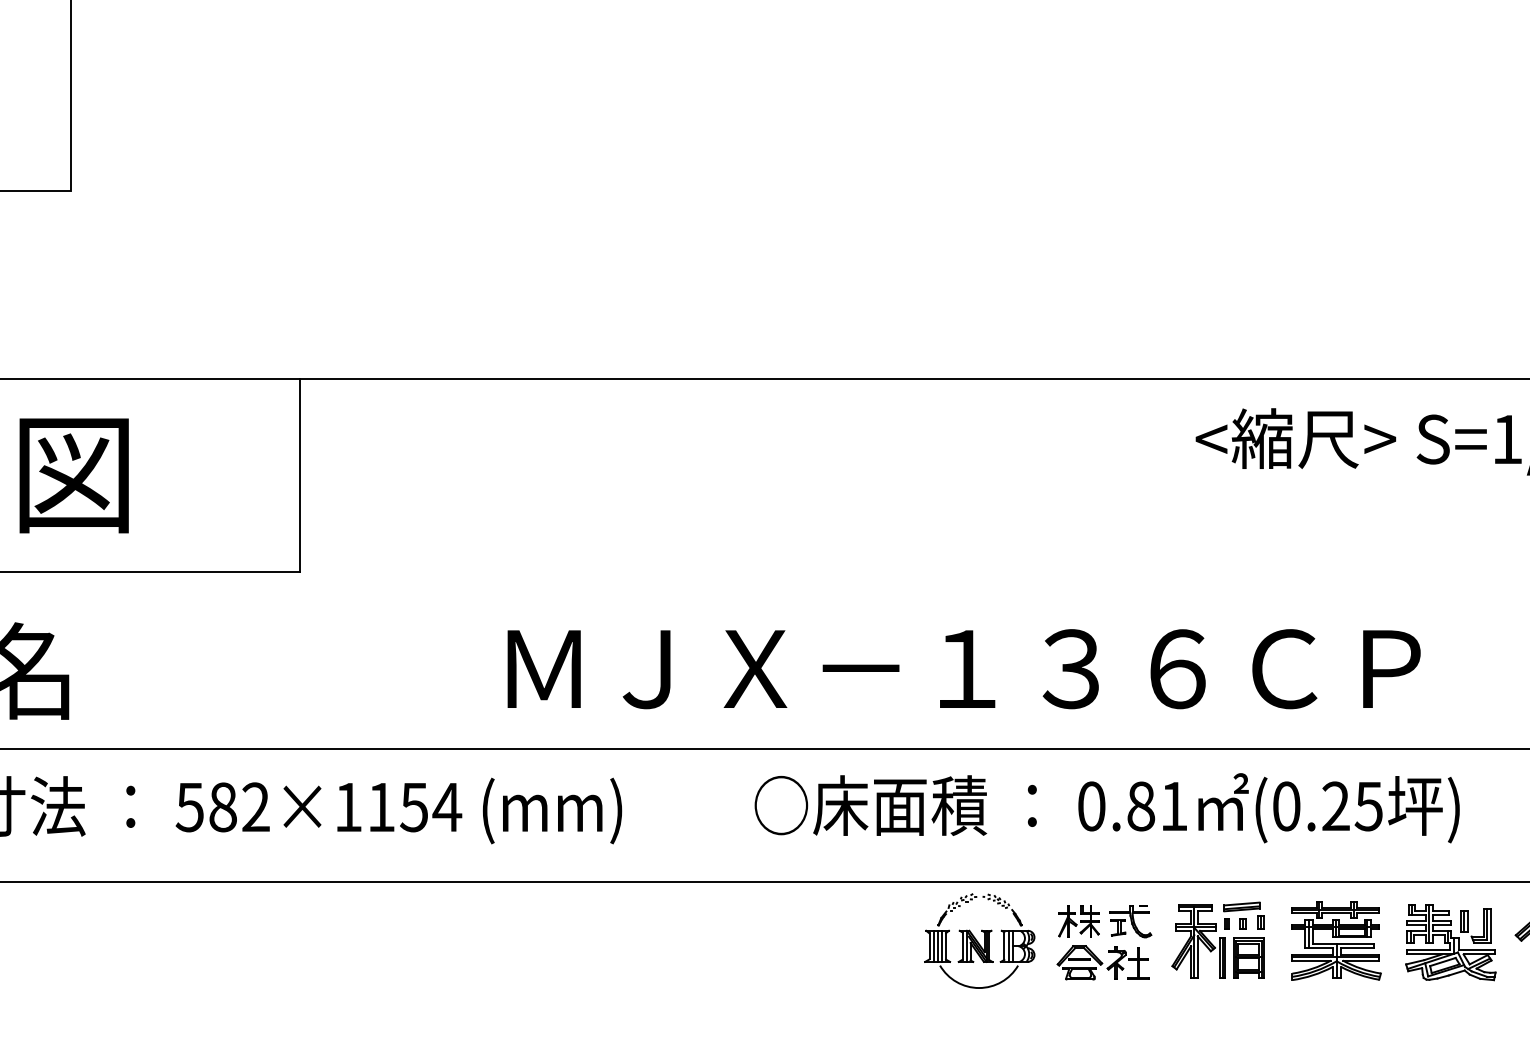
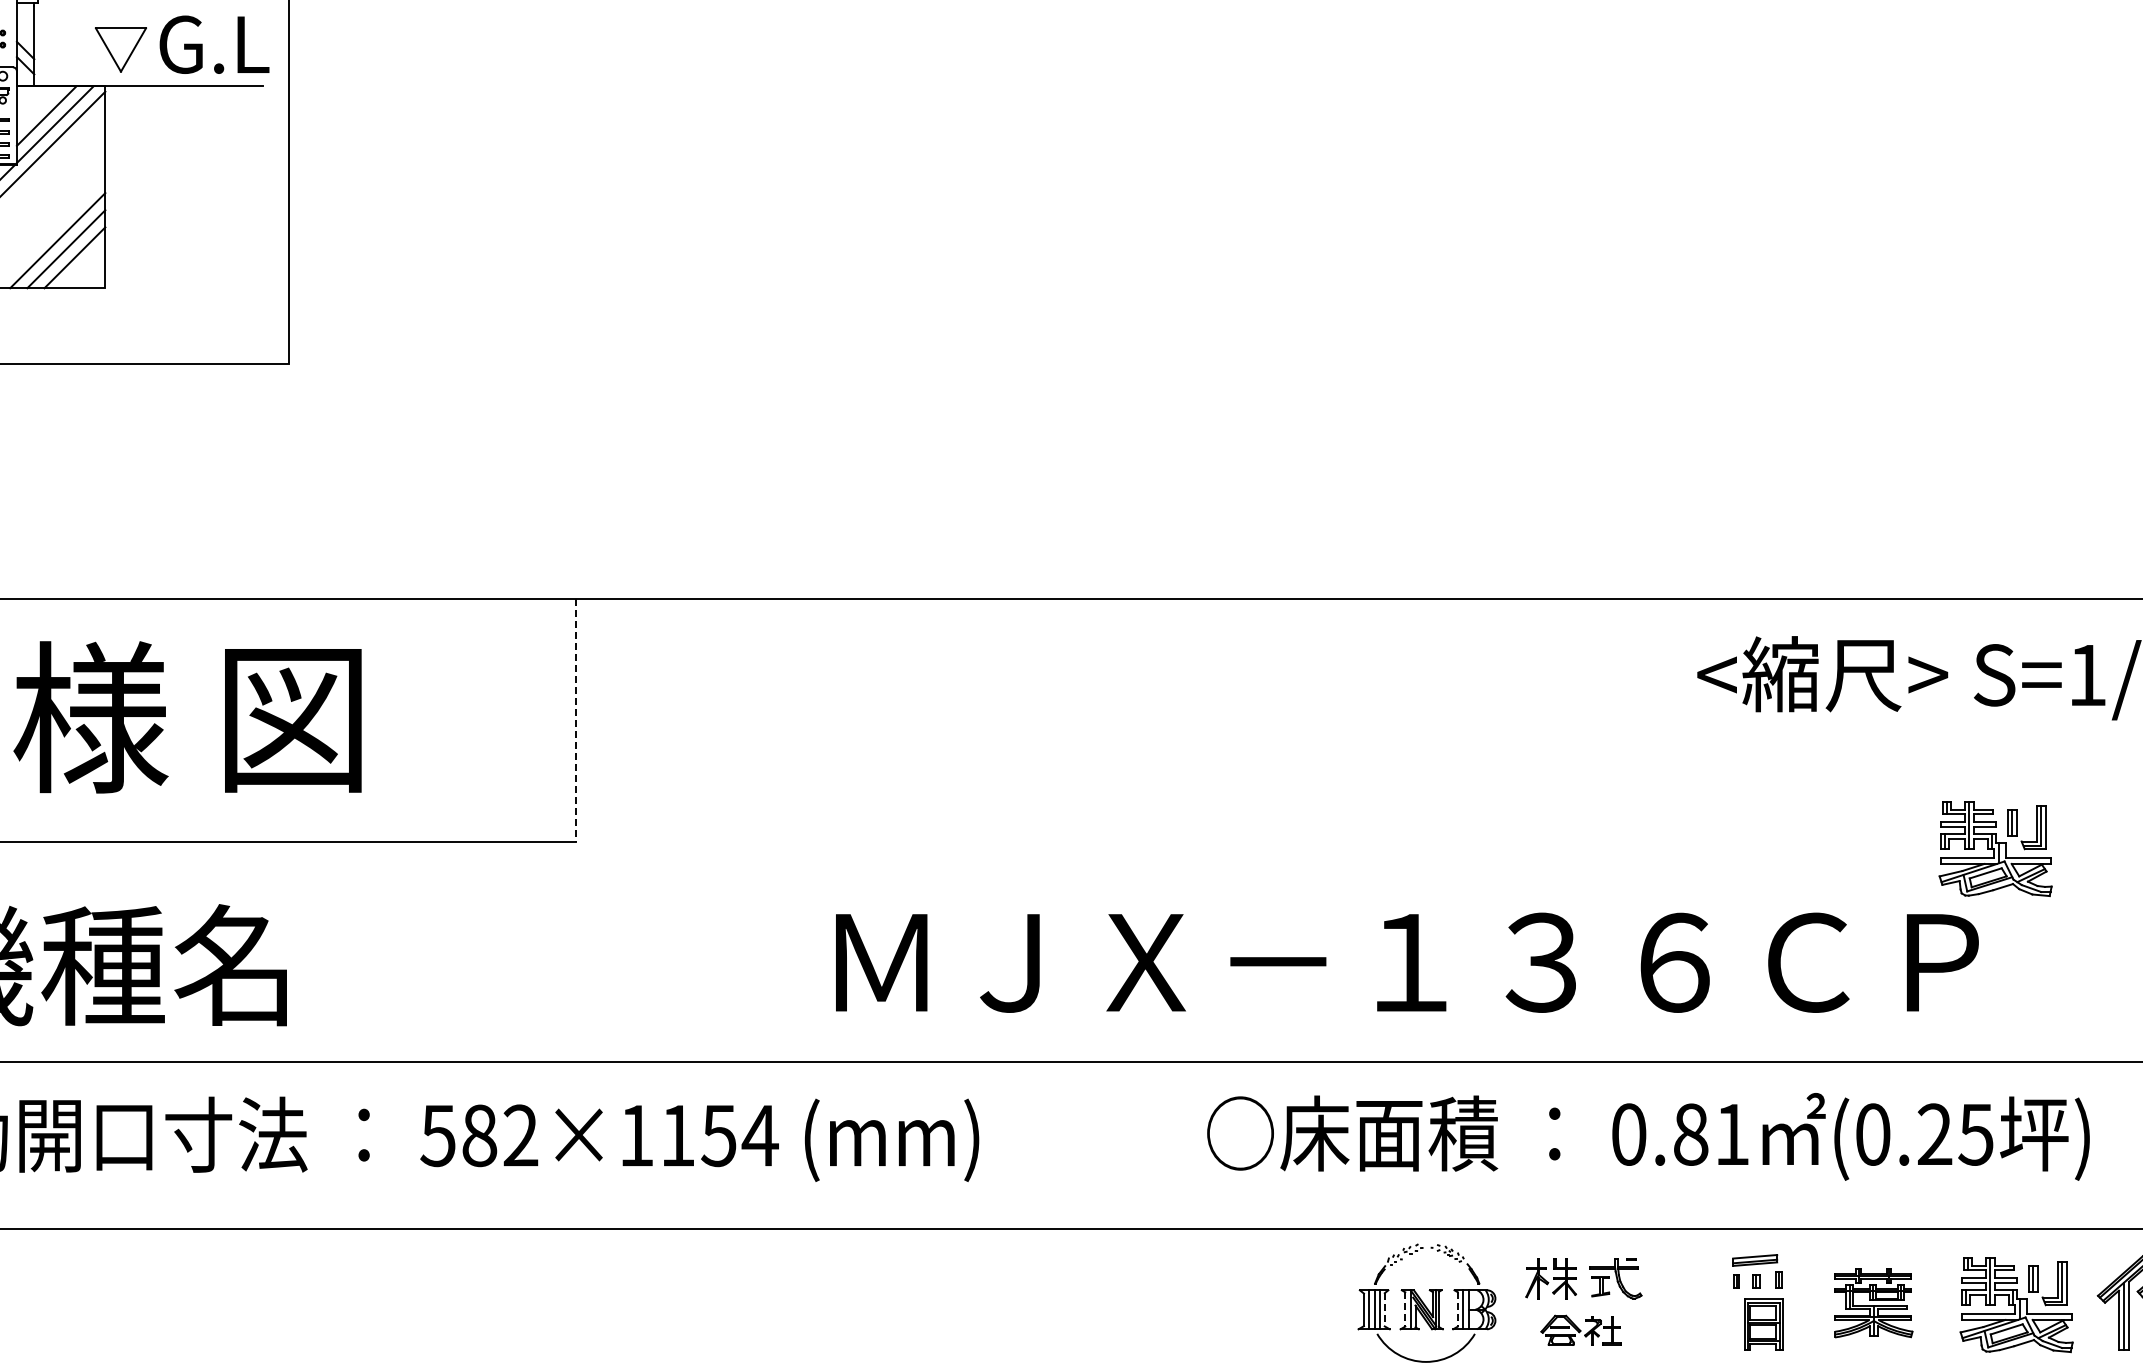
line: (299, 476) -> (575, 721), solid -> dashed
part: (1433, 578) -> (1995, 849), added
text: (1107, 807) -> (1648, 1136), moved
part: (1198, 941) -> (1700, 1303), removed
part: (1336, 941) -> (1873, 1303), size x0.7
line: (945, 946) -> (1384, 1309), solid -> dashed
line: (962, 946) -> (1405, 1309), solid -> dashed
line: (1004, 946) -> (1457, 1309), solid -> dashed
part: (1102, 962) -> (1580, 1330), size x0.7

